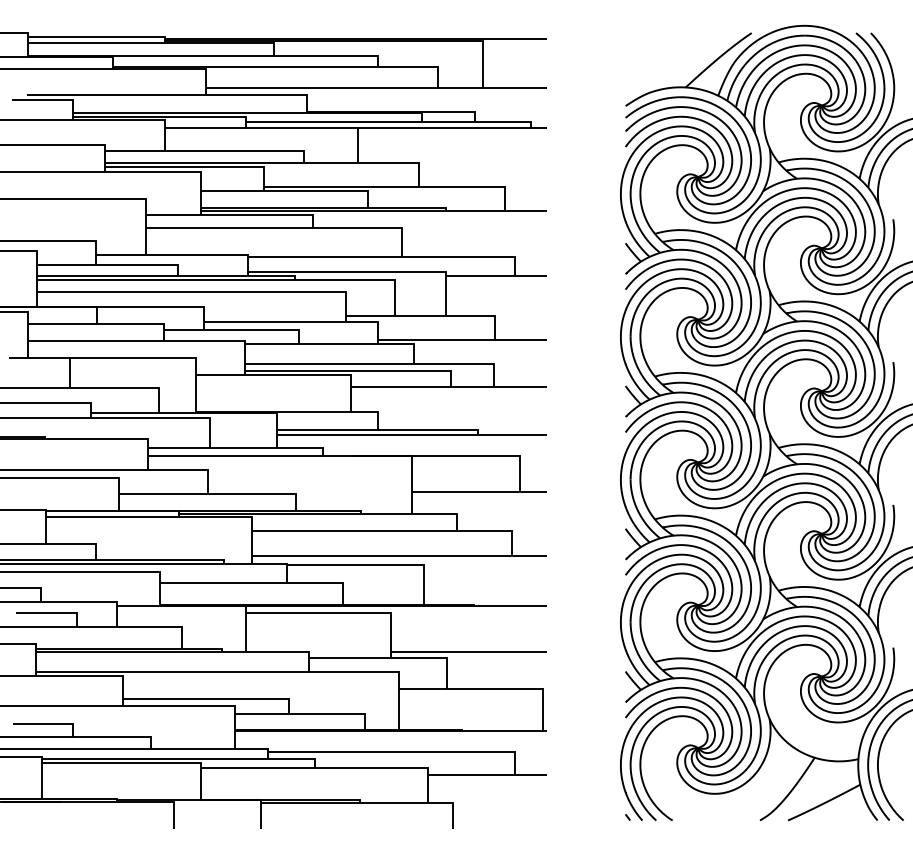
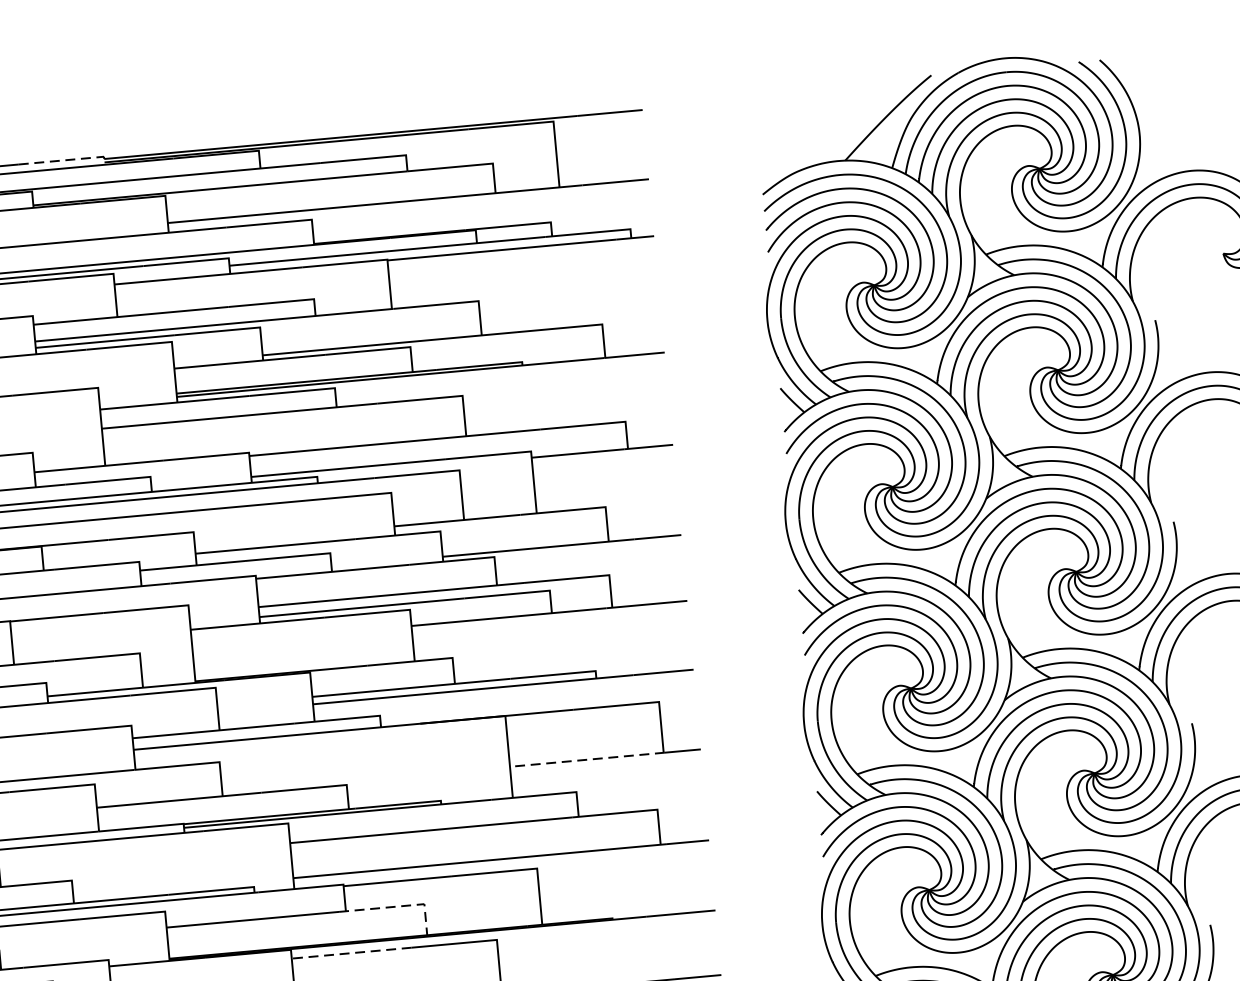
line: (138, 37) -> (66, 160), solid -> dashed
line: (466, 491) -> (587, 759), solid -> dashed
line: (324, 582) -> (398, 905), solid -> dashed
line: (287, 612) -> (350, 953), solid -> dashed

